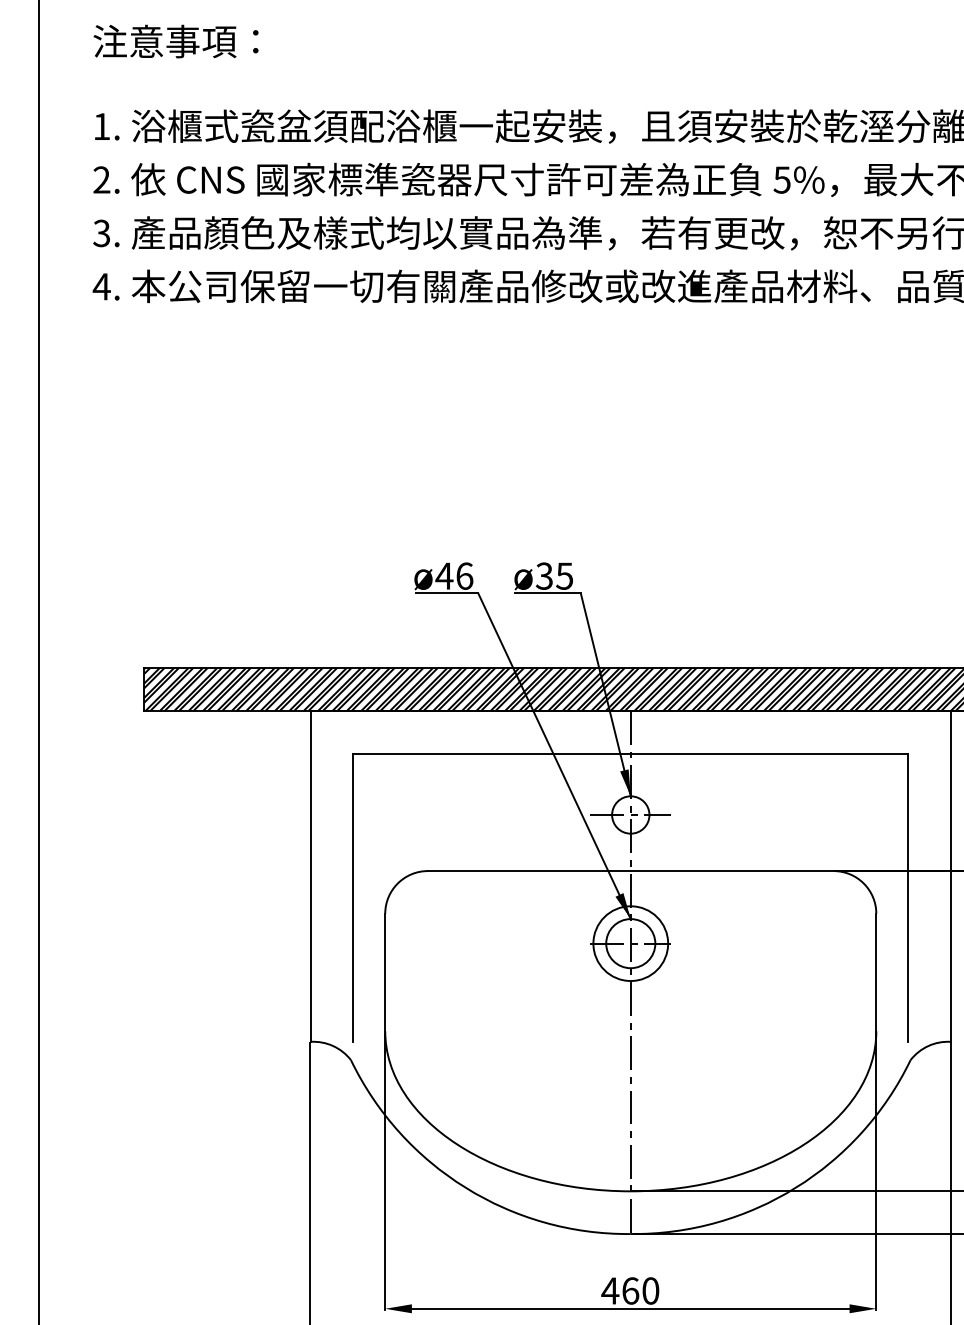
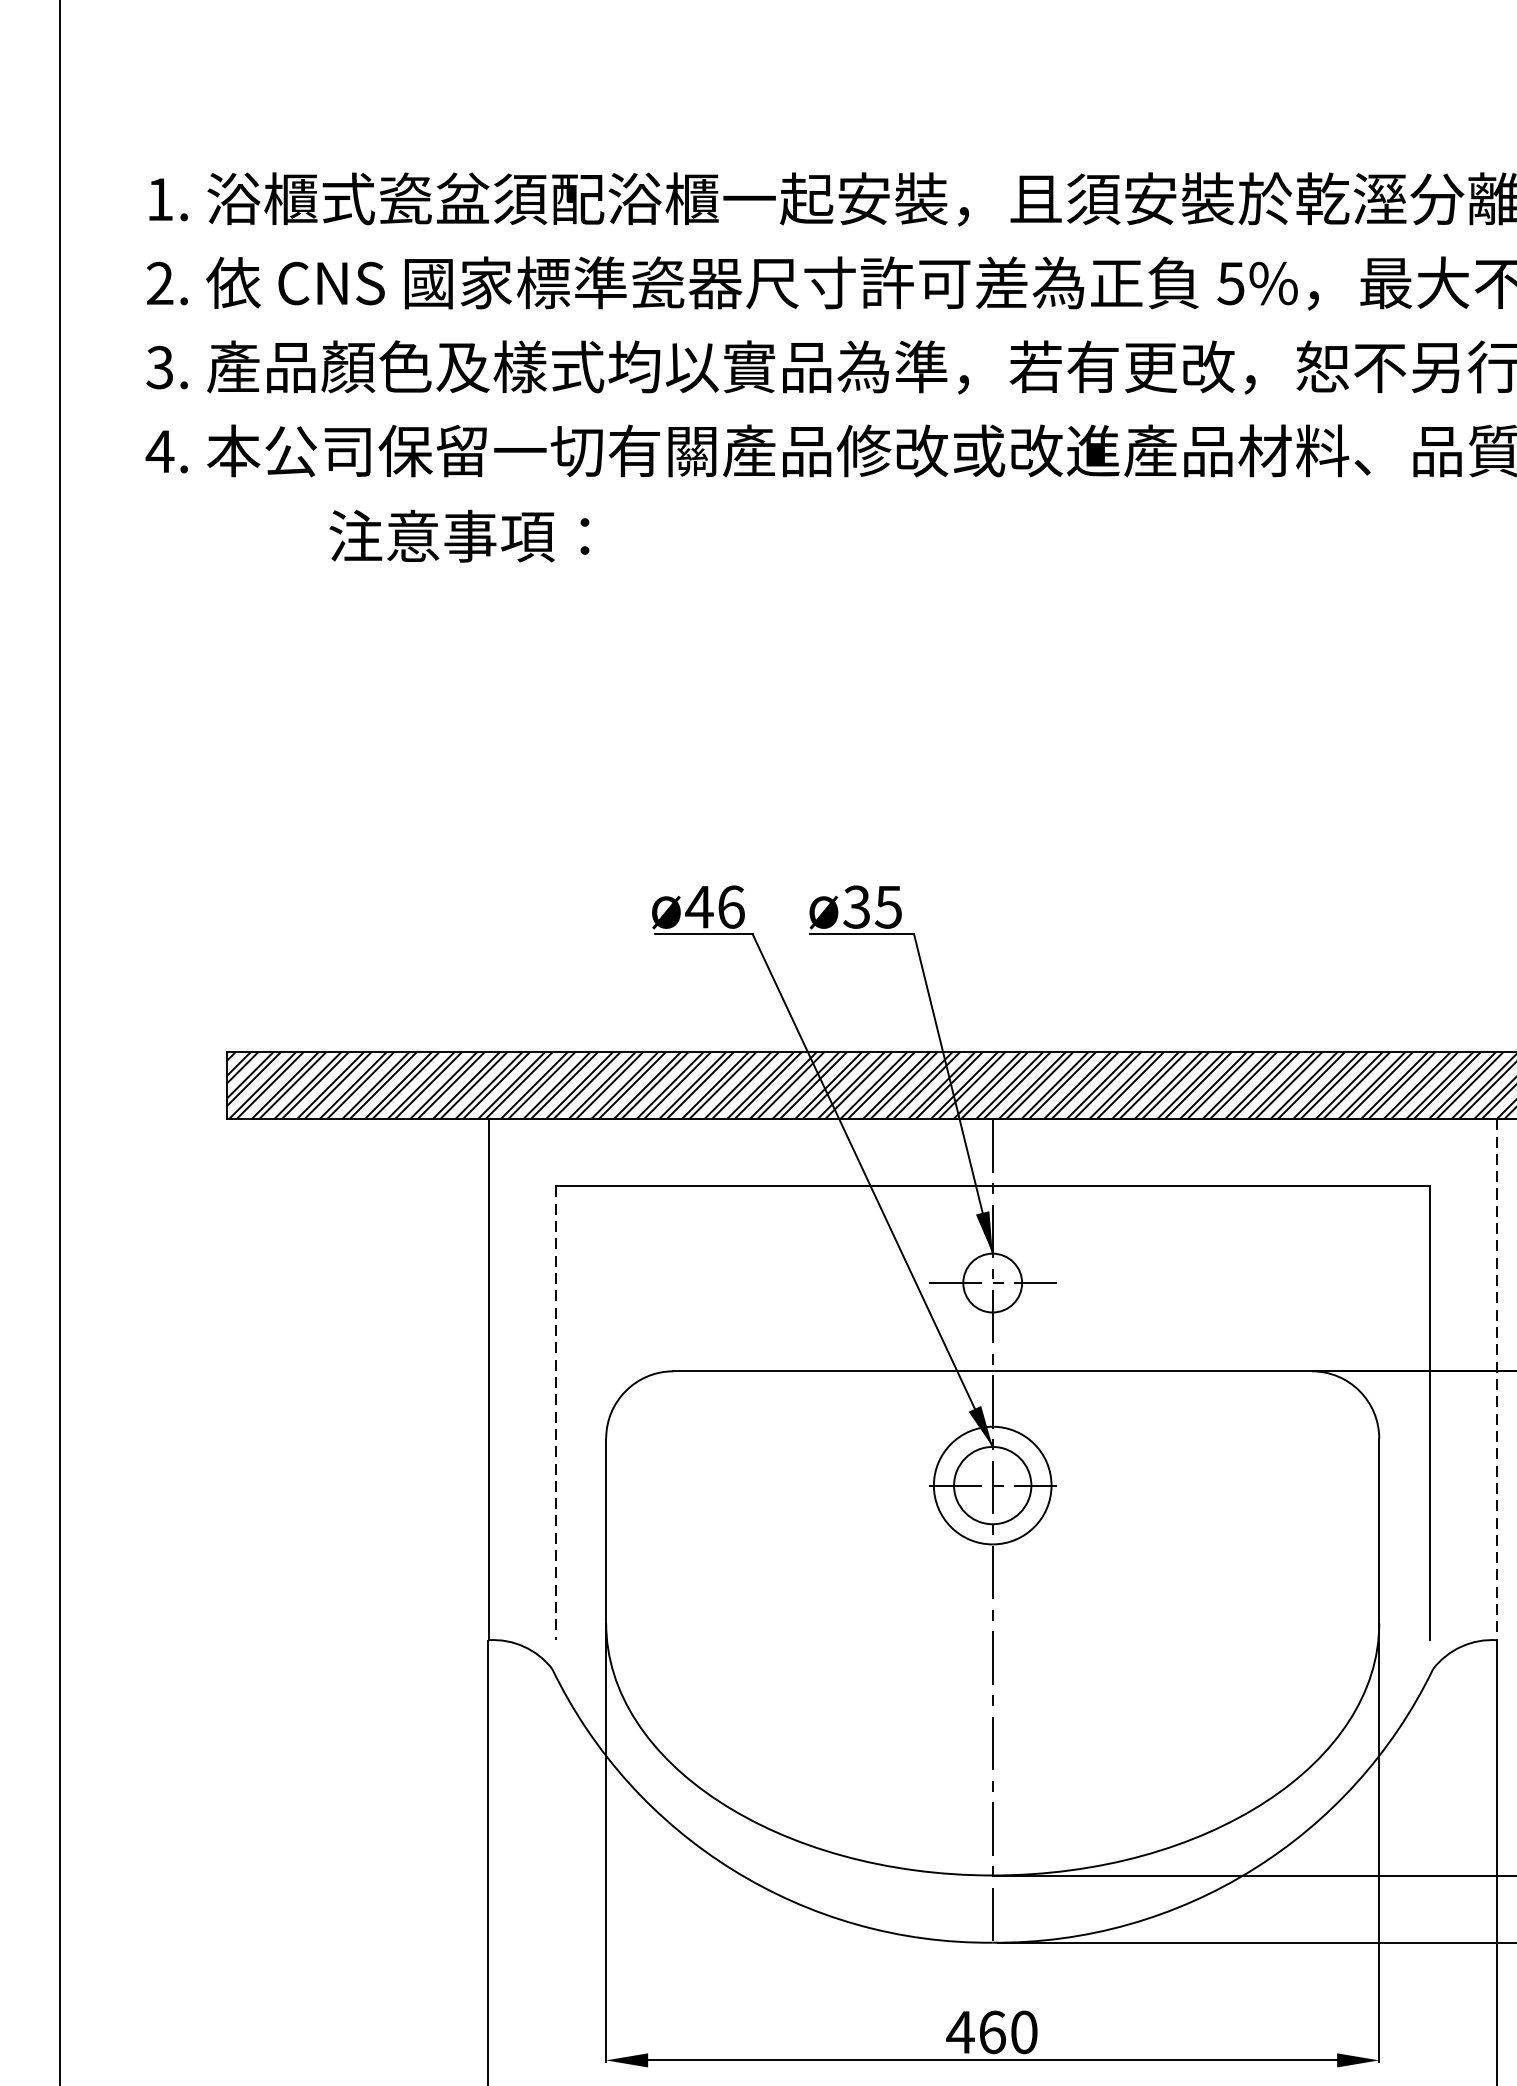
text: (175, 41) -> (458, 536), moved
line: (951, 876) -> (1497, 1379), solid -> dashed
line: (353, 898) -> (556, 1414), solid -> dashed

